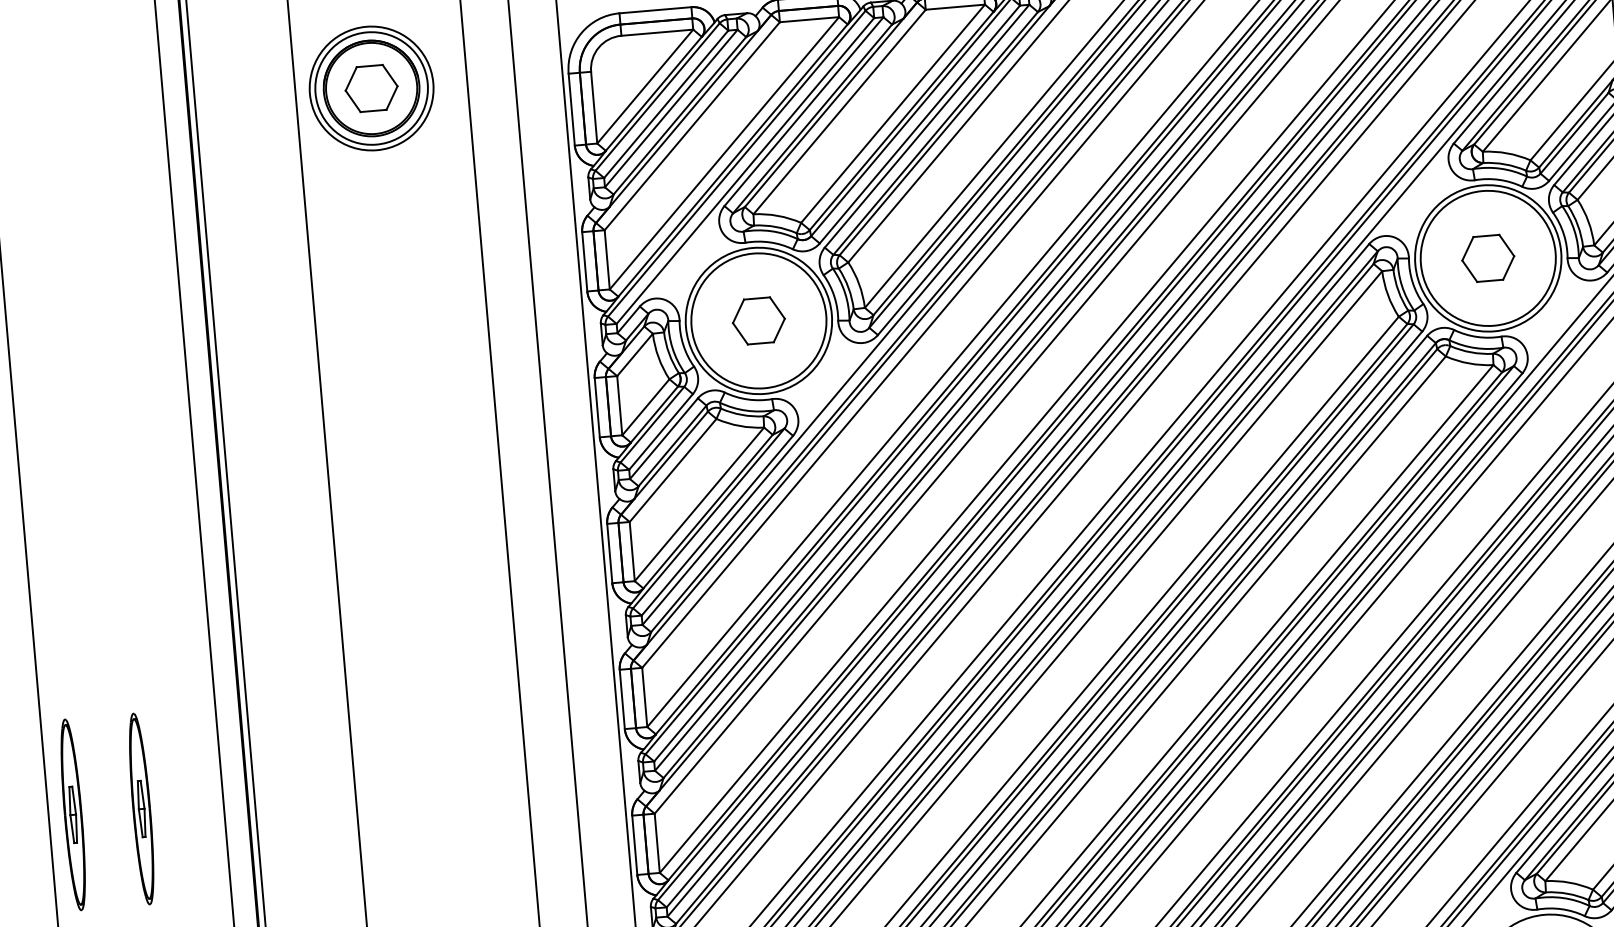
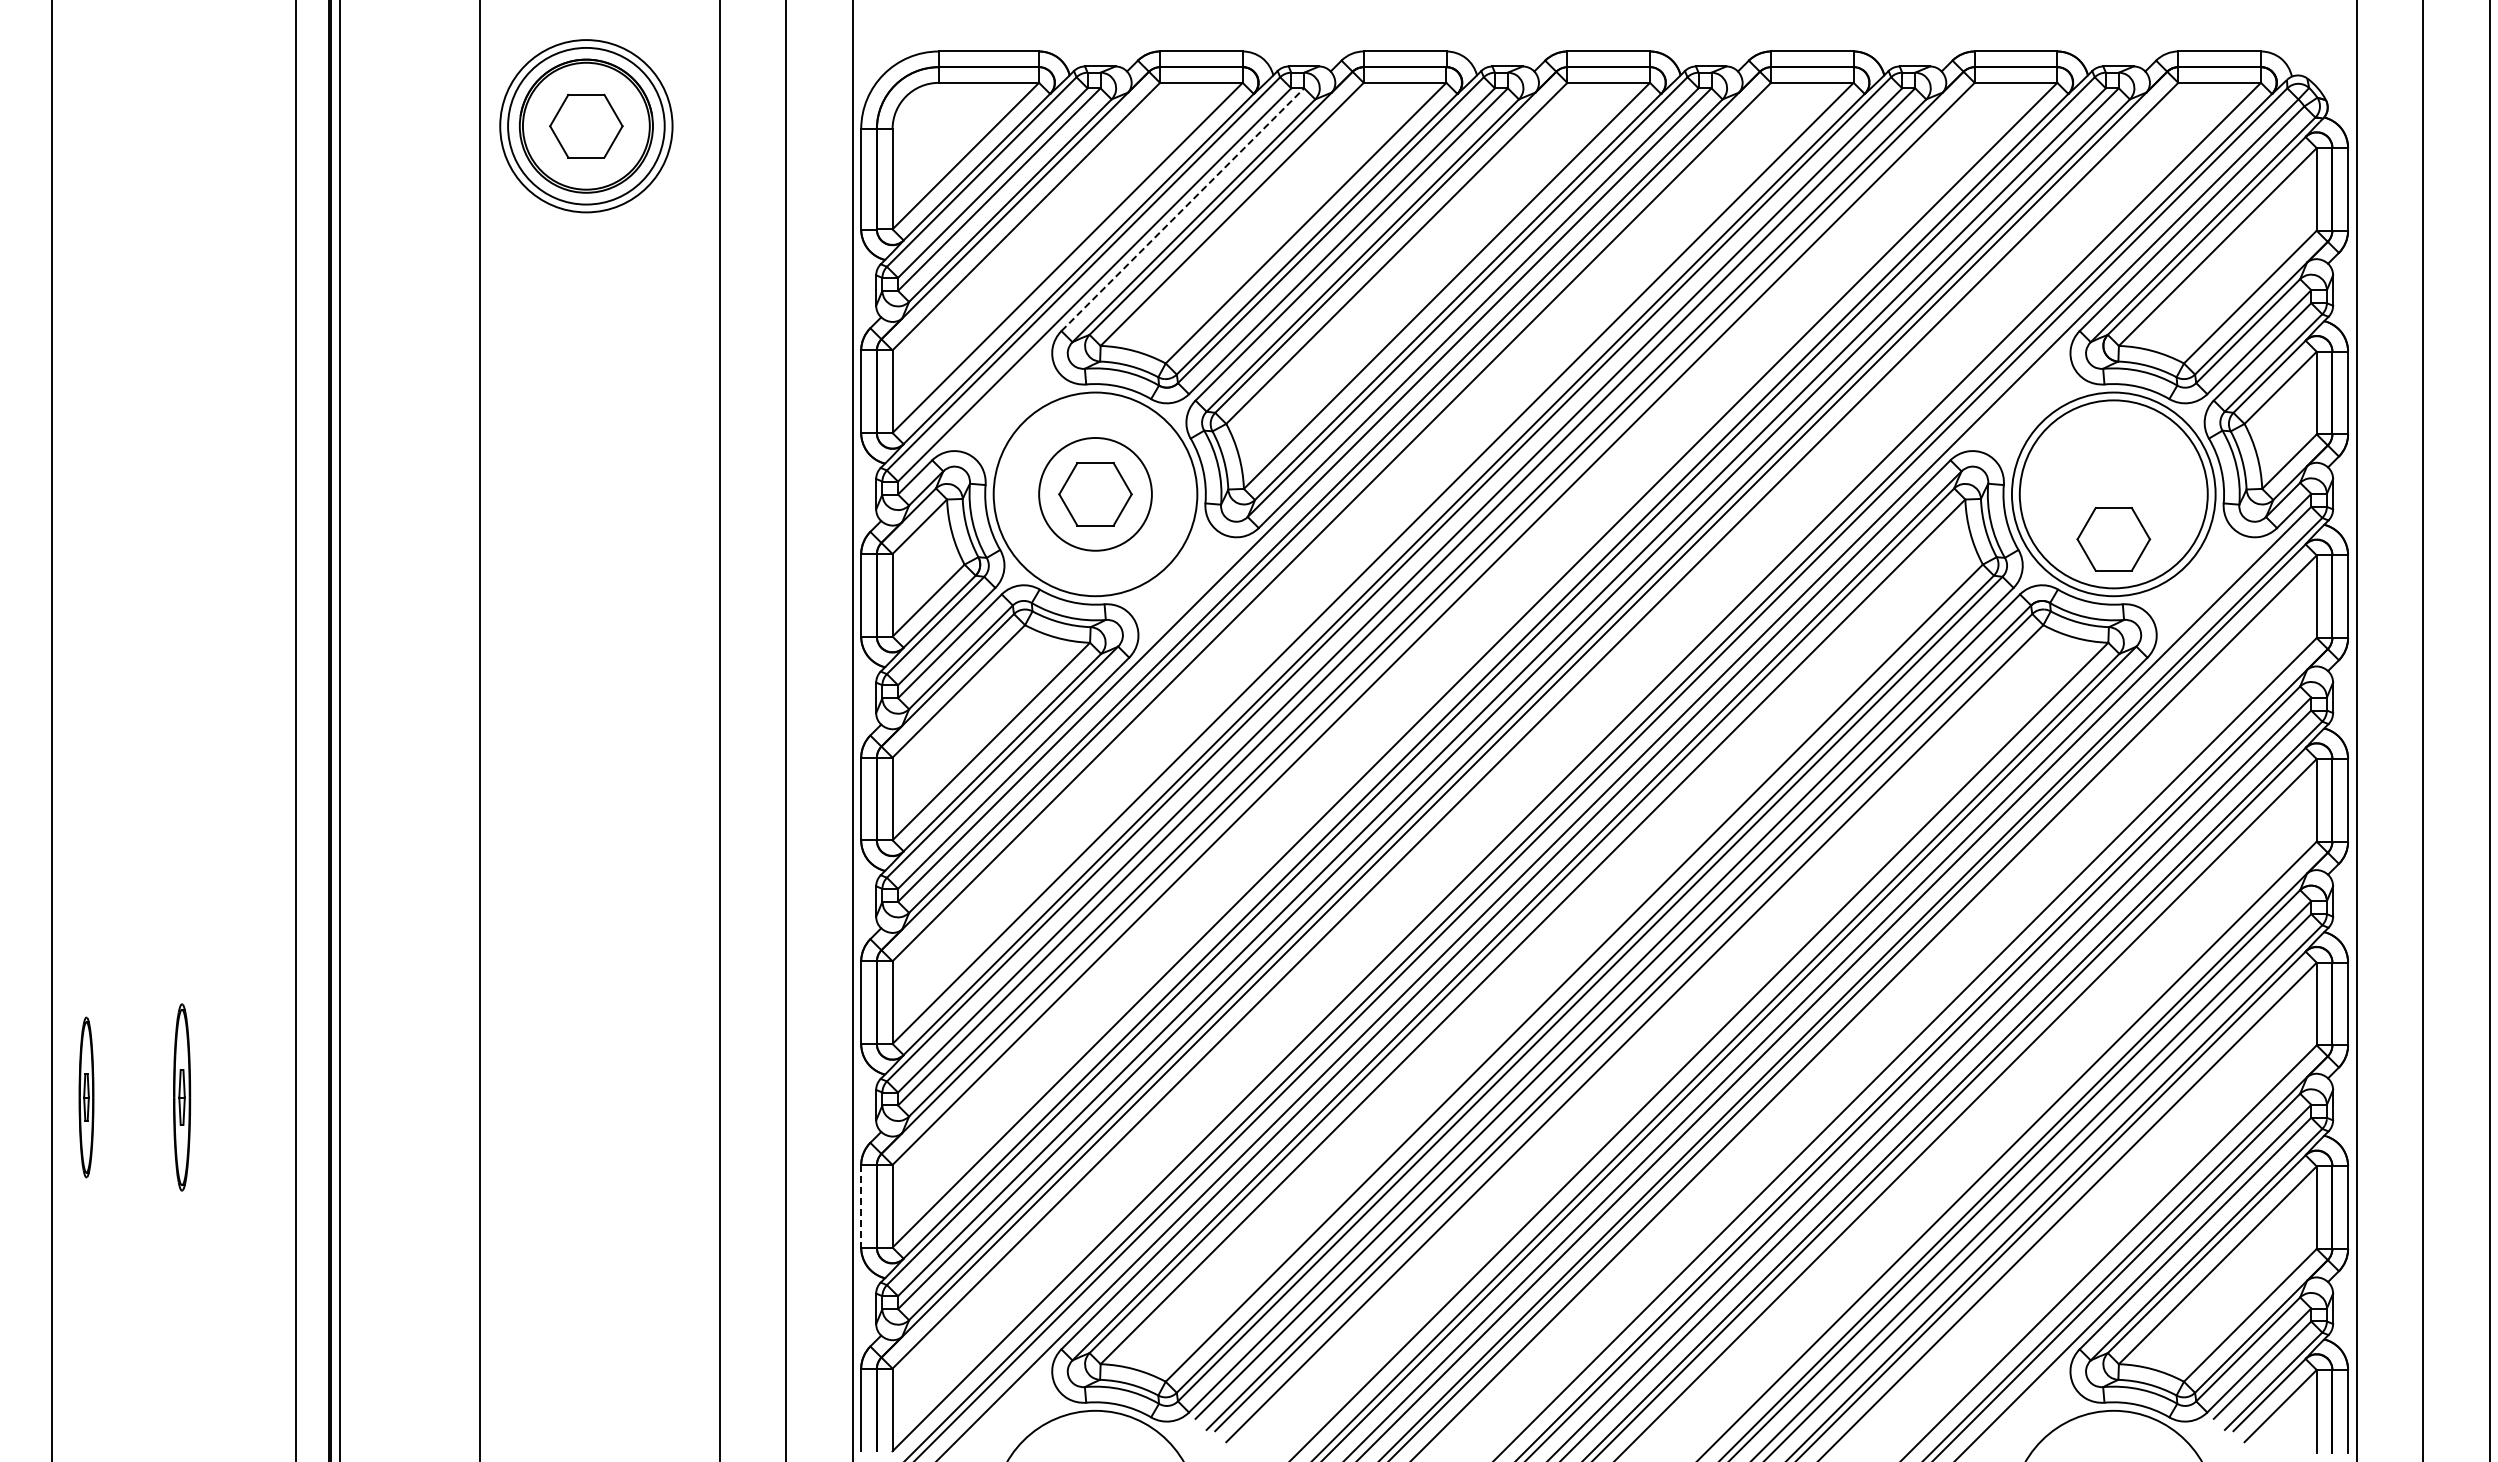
line: (803, 111) -> (1182, 209), solid -> dashed
part: (1488, 258) -> (2113, 539), moved
circle: (758, 321) -> (1095, 494), size x0.6
part: (141, 809) -> (181, 1097), size x0.7
part: (73, 814) -> (86, 1097), size x0.6
line: (635, 845) -> (861, 1206), solid -> dashed

